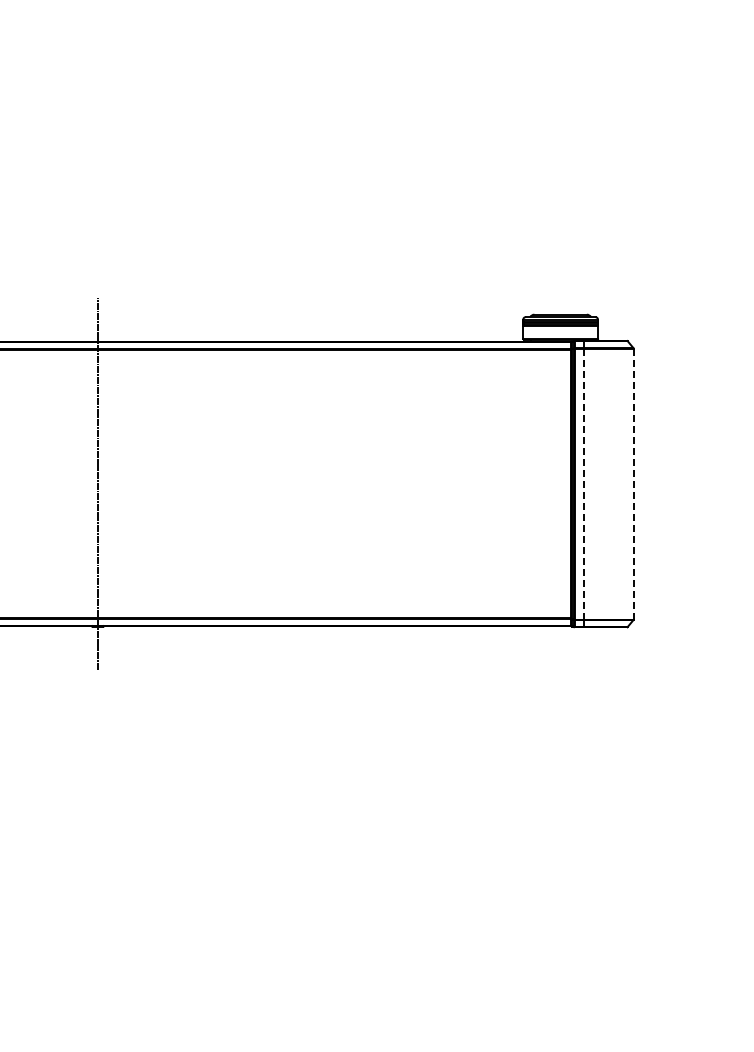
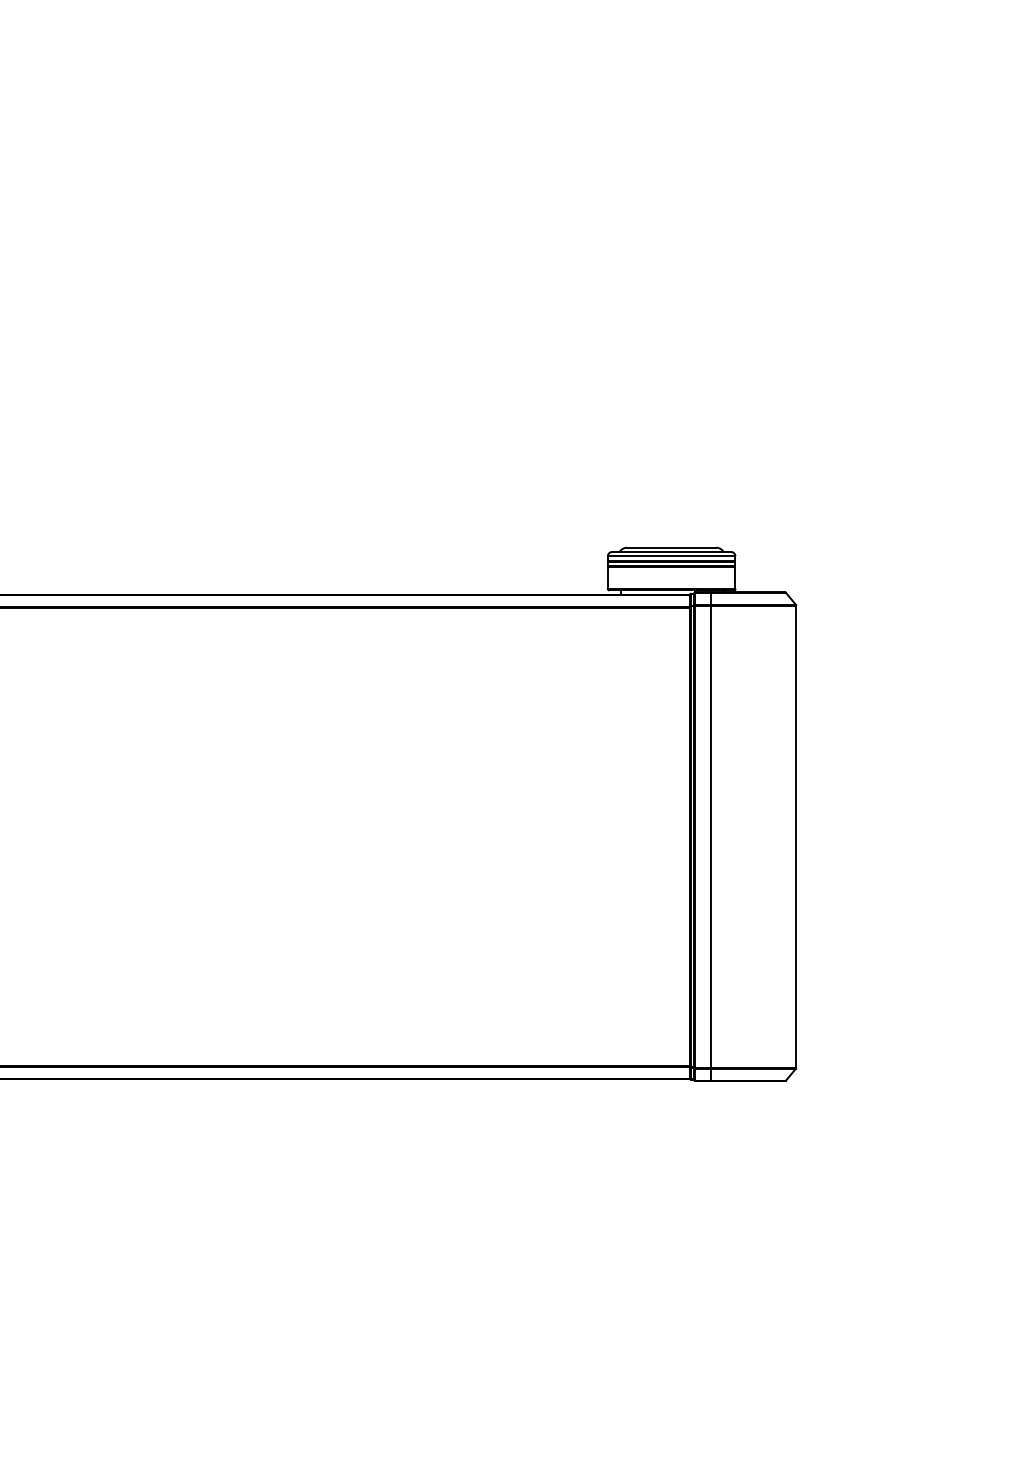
line: (583, 484) -> (710, 837), dashed -> solid
line: (633, 484) -> (795, 837), dashed -> solid

